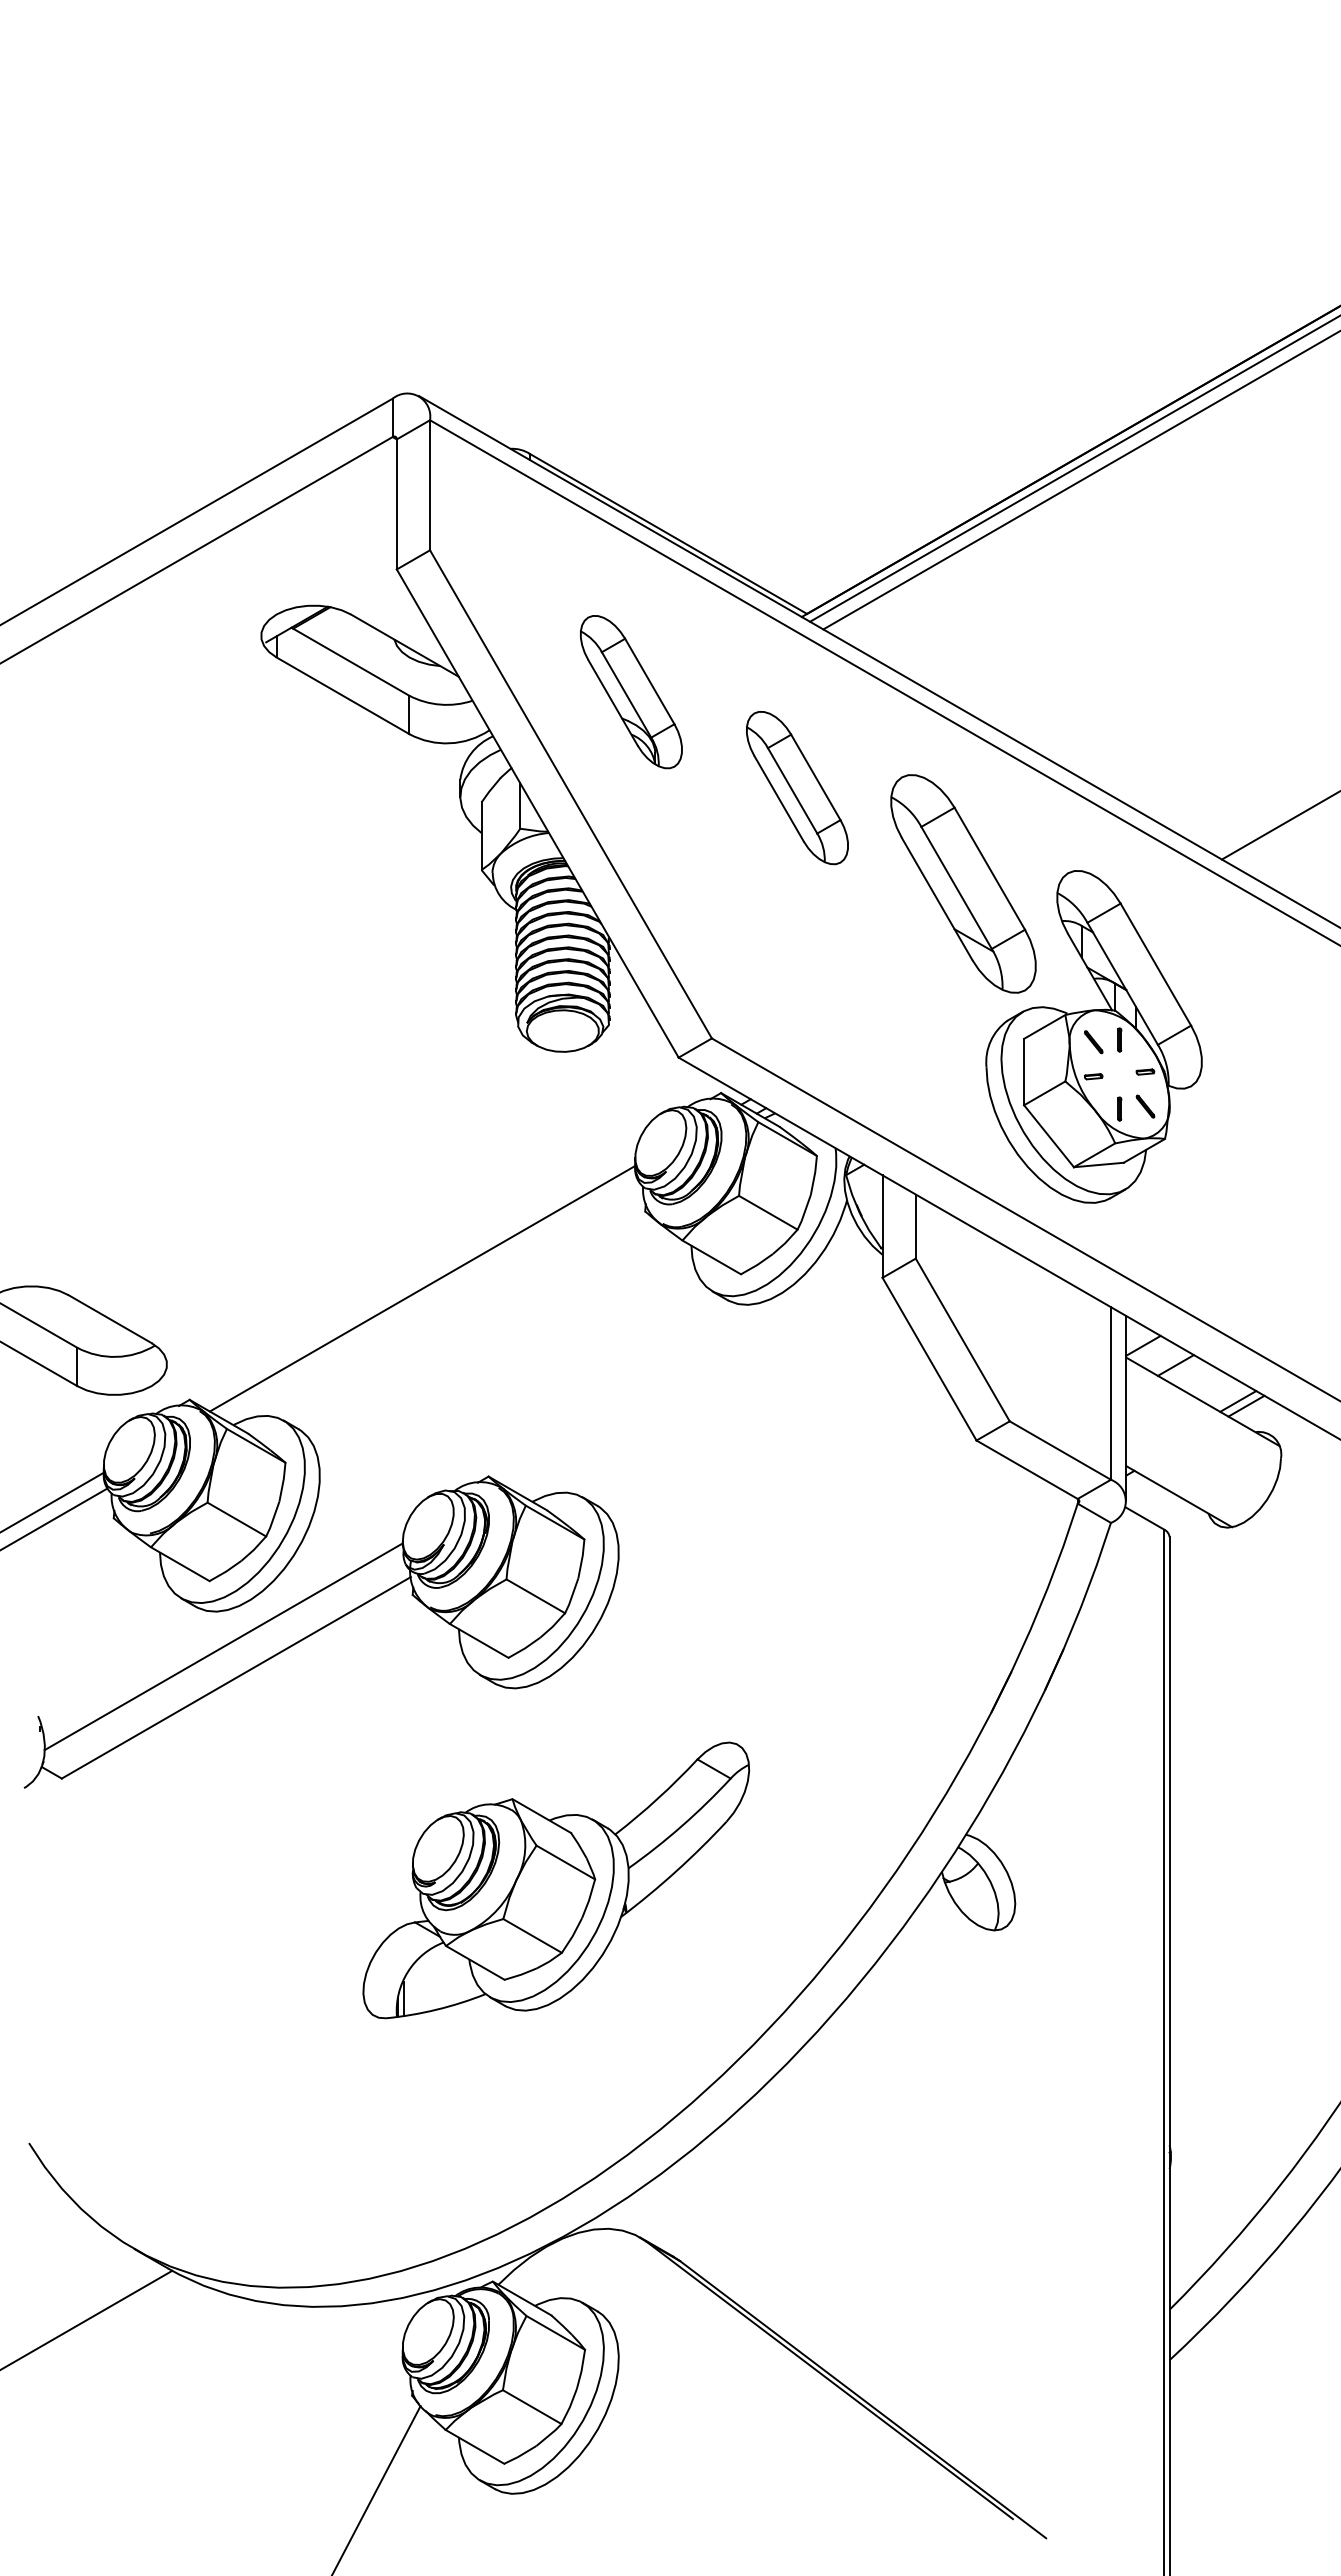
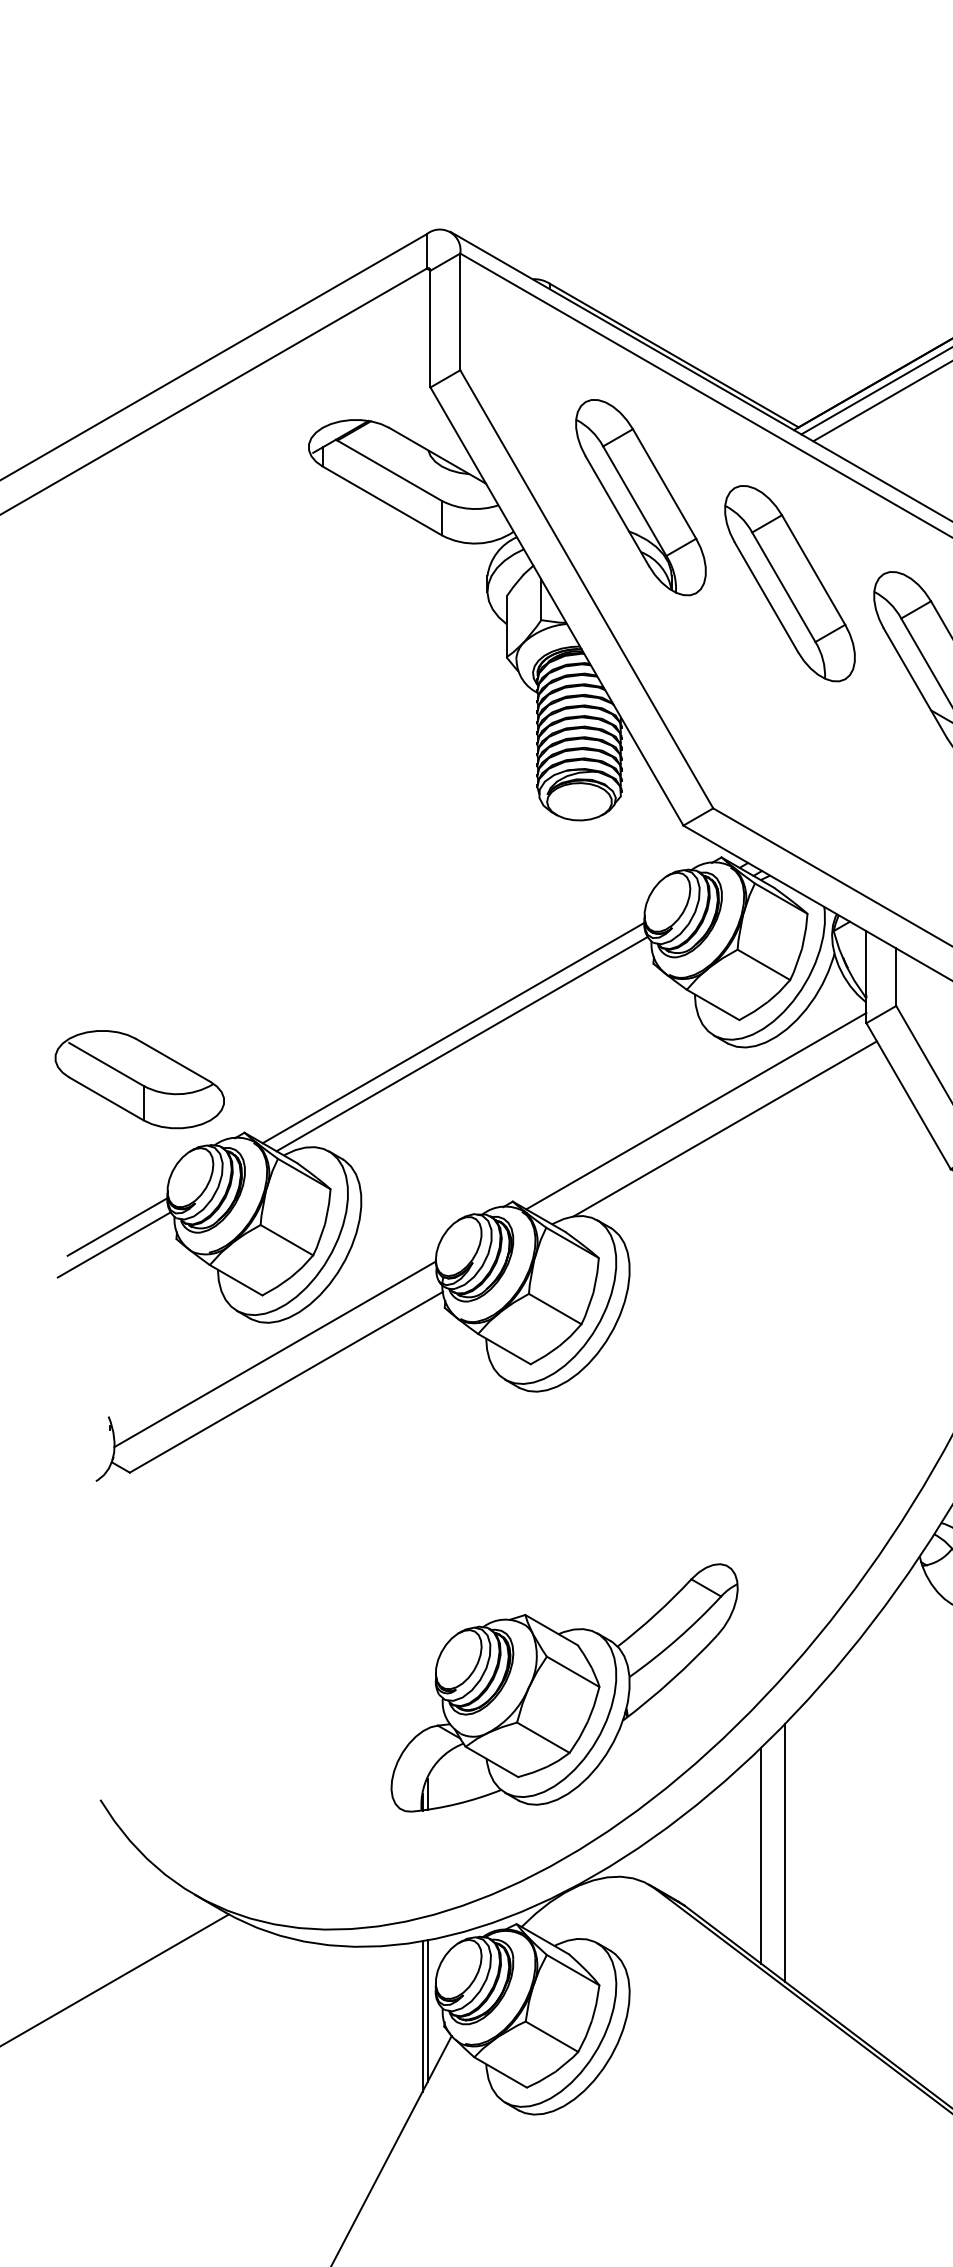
part: (631, 691) -> (641, 497), size x1.43
part: (797, 787) -> (790, 583), size x1.43
line: (431, 1300) -> (461, 1043), added
line: (692, 1375) -> (695, 1110), added
line: (725, 1395) -> (725, 1128), added
part: (556, 1880) -> (564, 1687), moved
line: (792, 2201) -> (785, 1852), added
line: (765, 2205) -> (761, 1855), added
line: (393, 2378) -> (427, 2011), added
line: (388, 2384) -> (423, 2016), added

